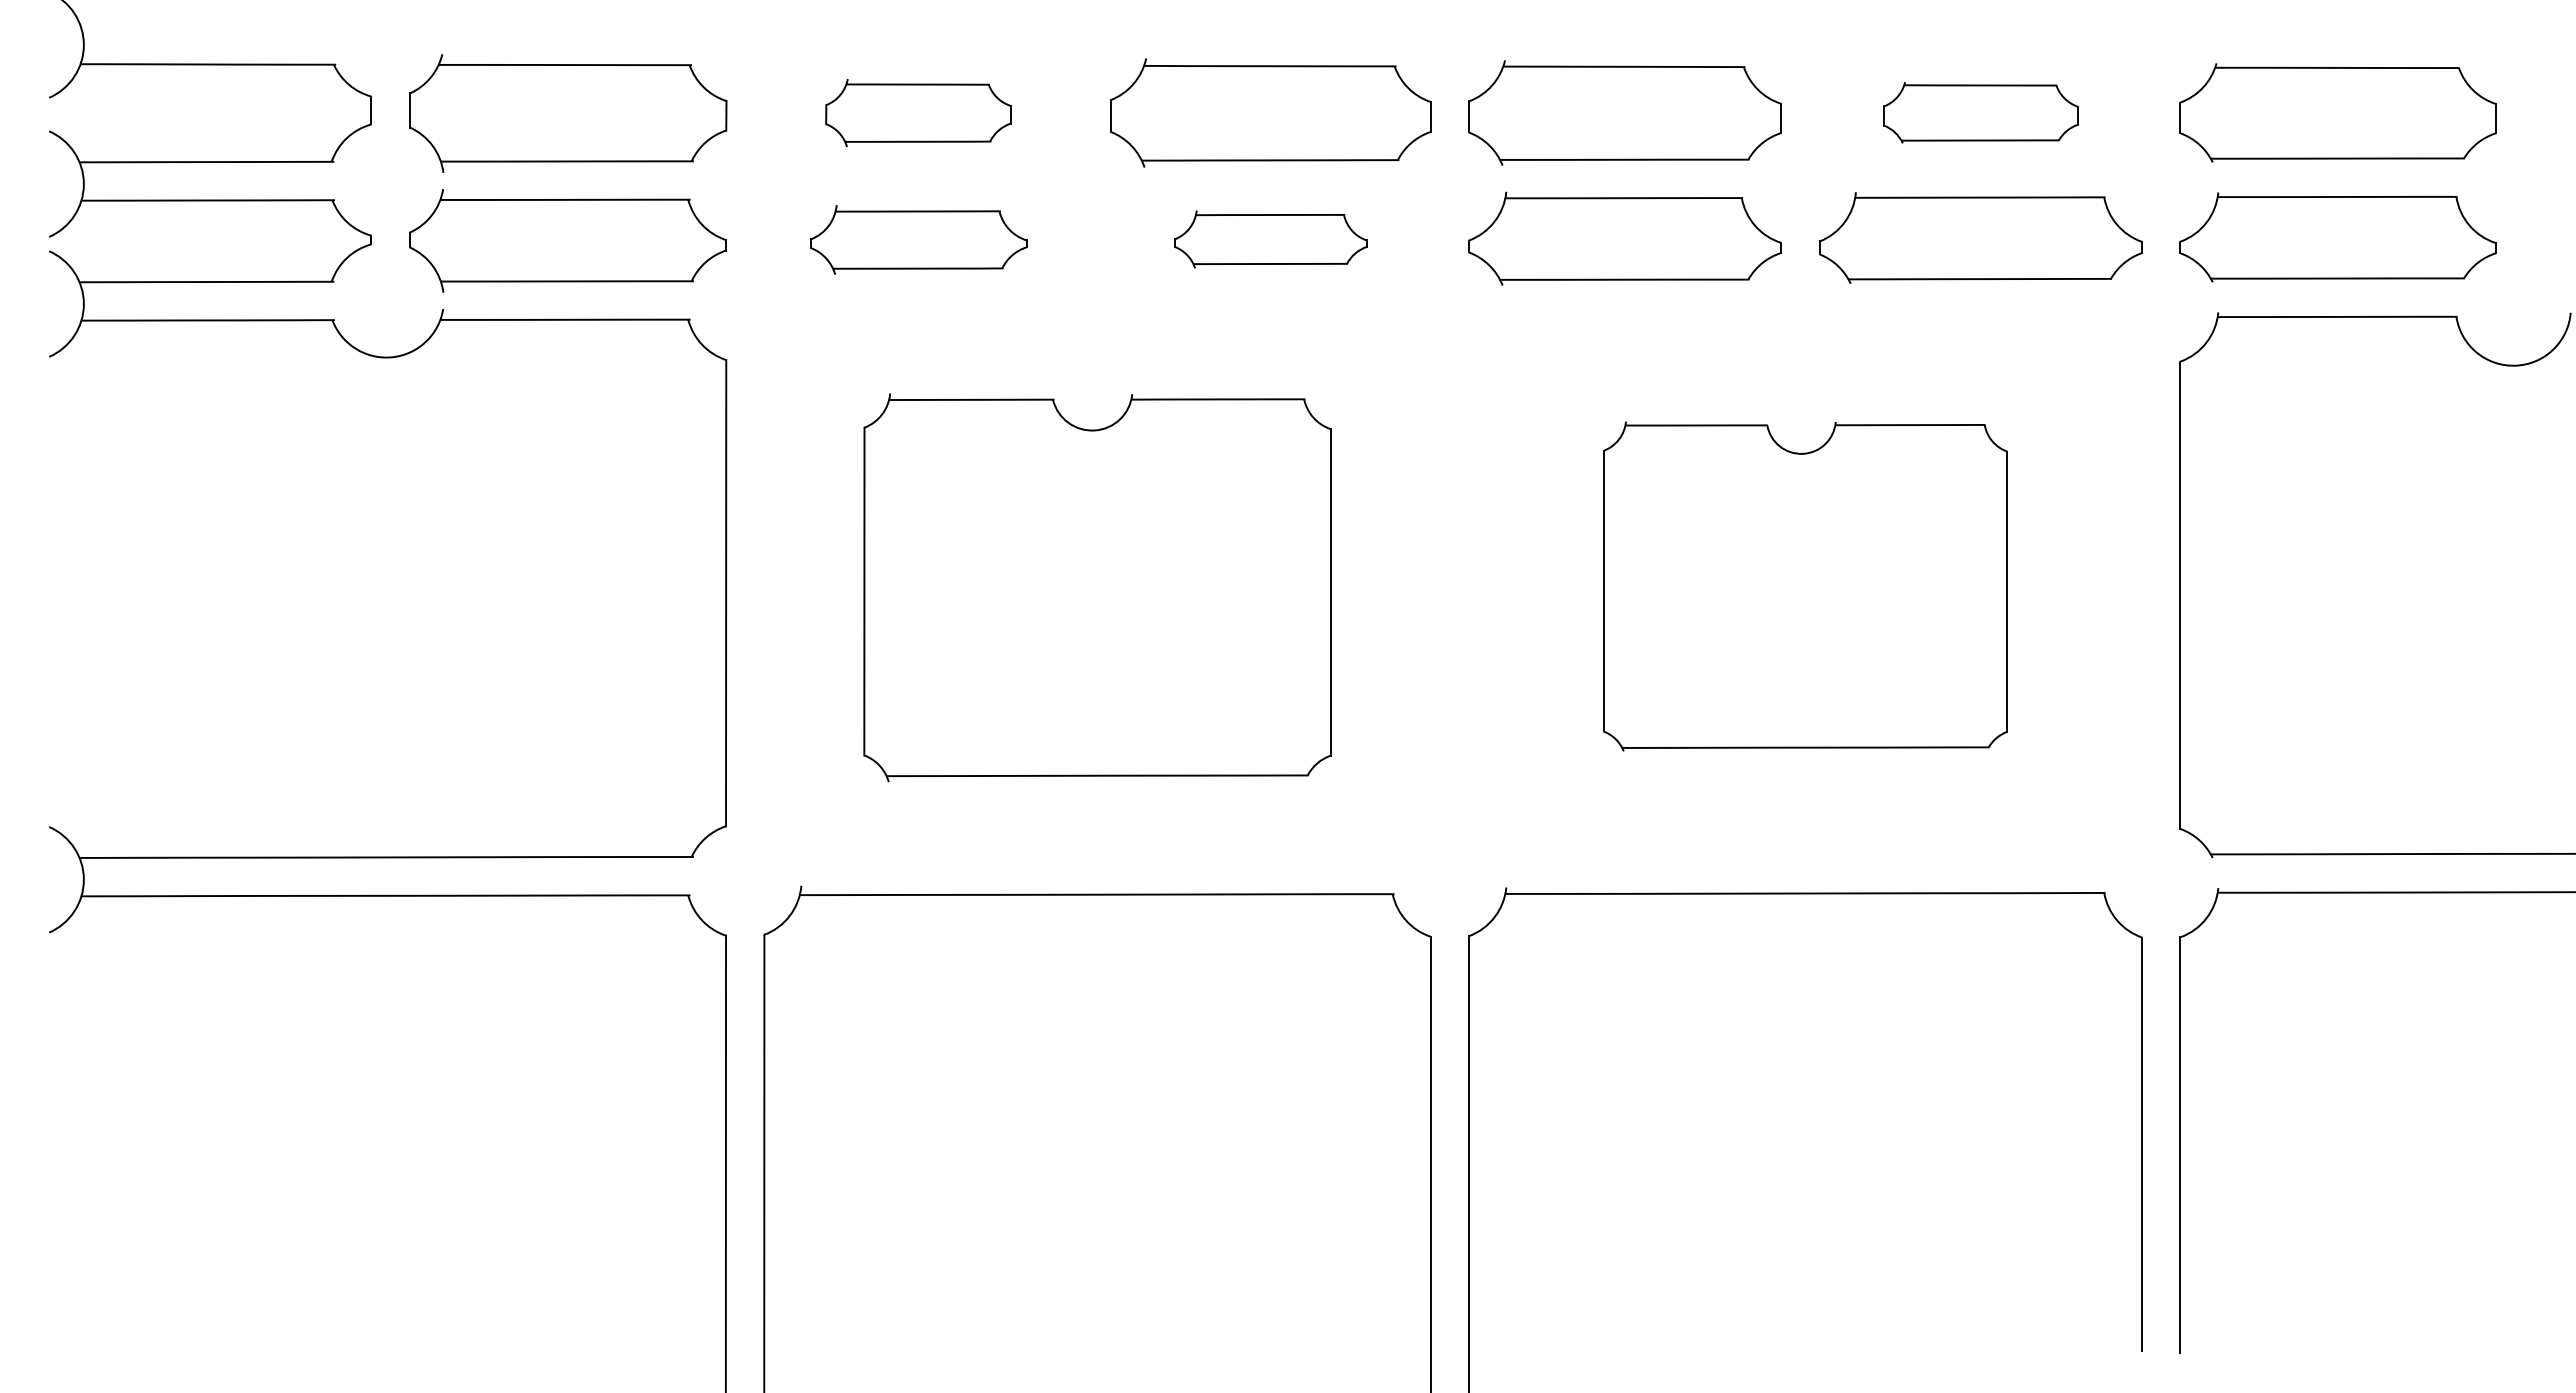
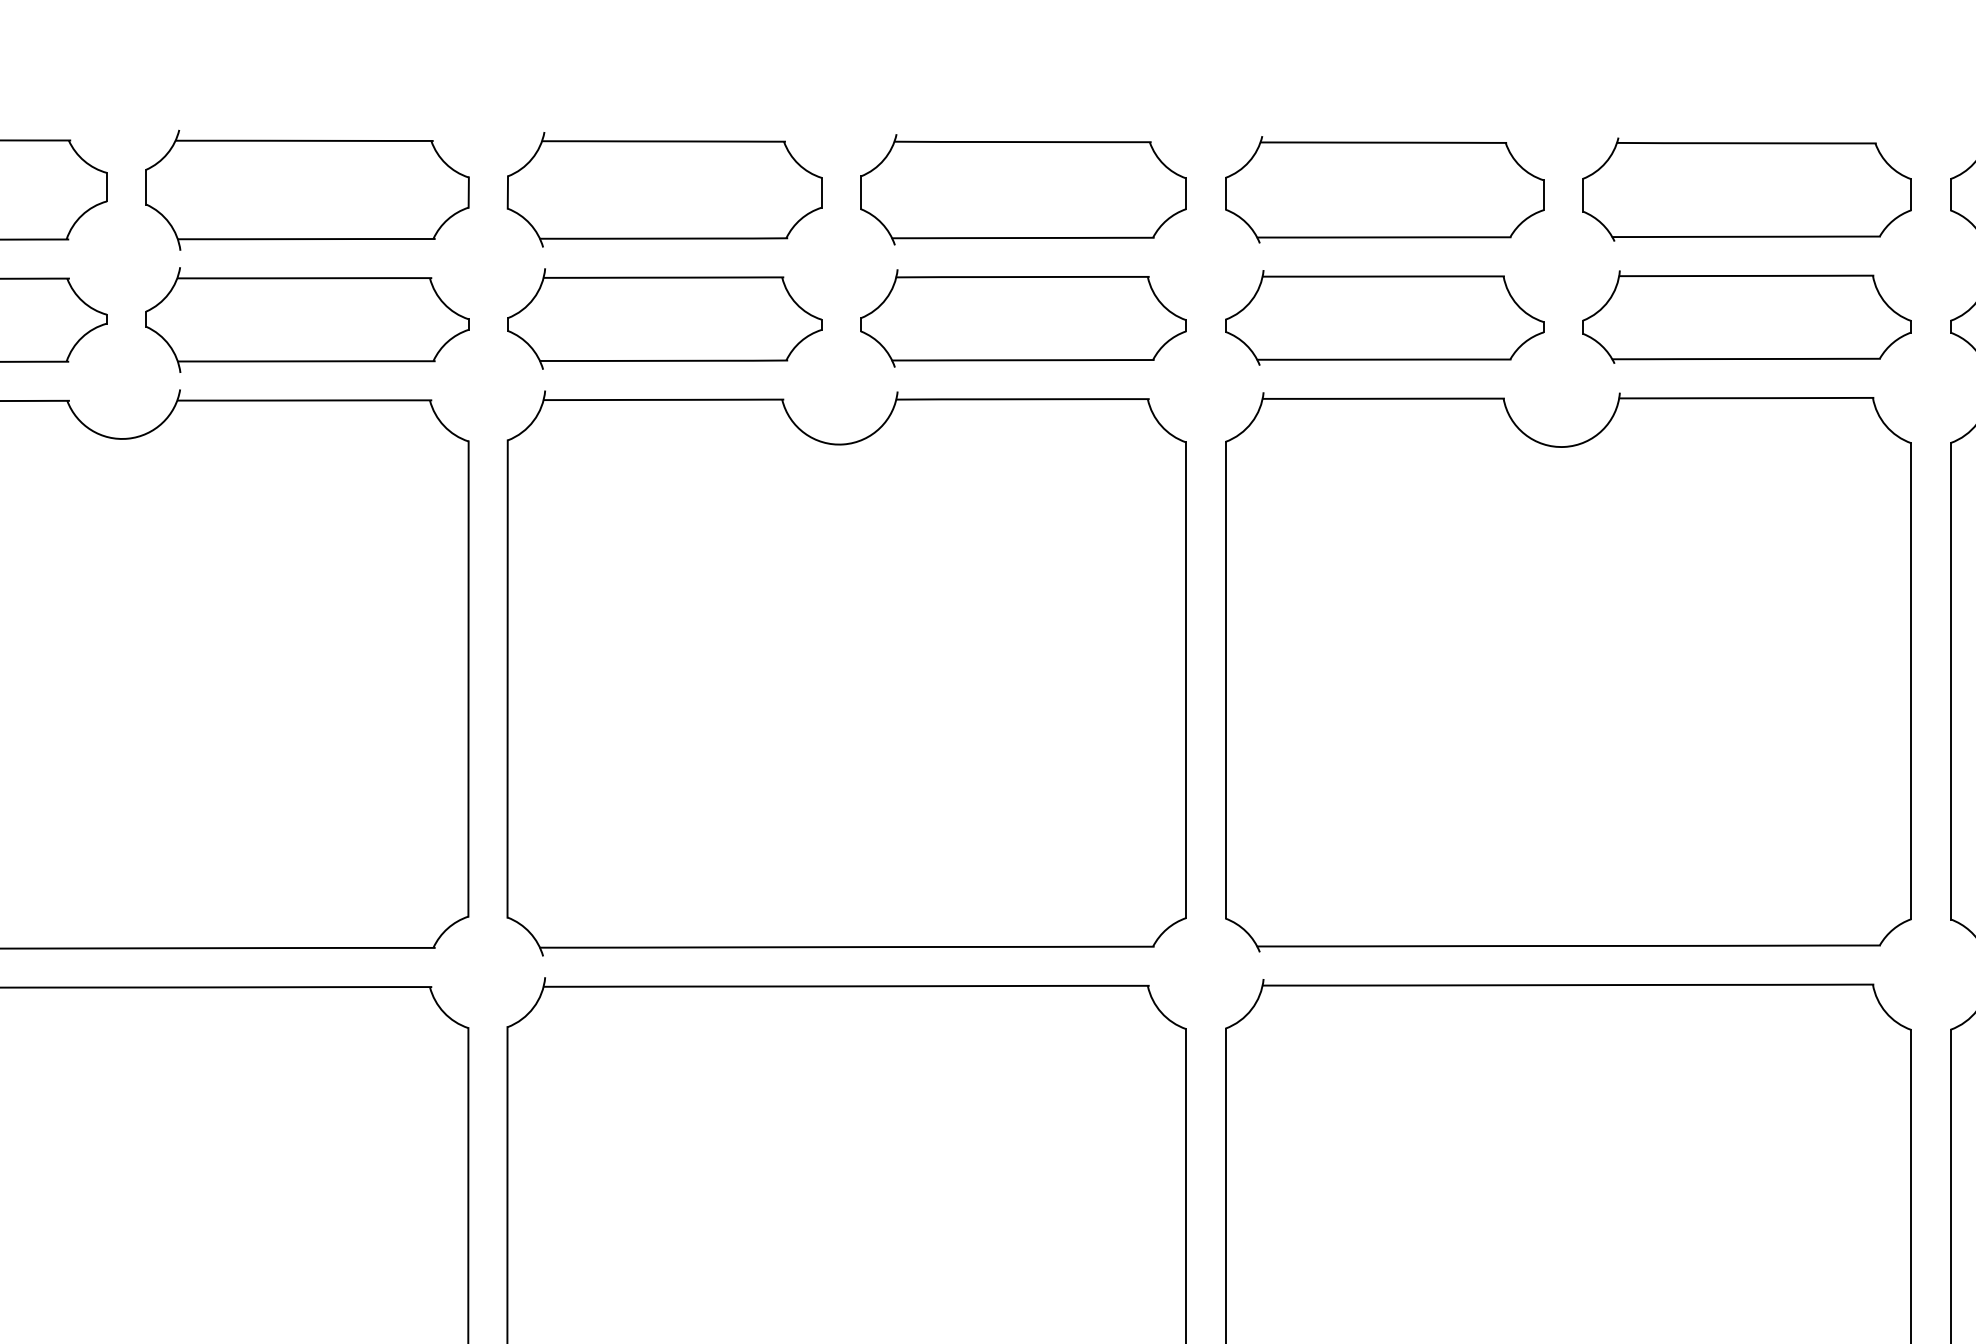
part: (918, 112) -> (664, 189), size x1.67
part: (1980, 112) -> (1746, 189), size x1.67
part: (918, 239) -> (664, 318), size x1.43
part: (1270, 239) -> (1023, 318), size x1.67
part: (1805, 586) -> (1568, 672), size x1.67
part: (1097, 587) -> (846, 673), size x1.43

